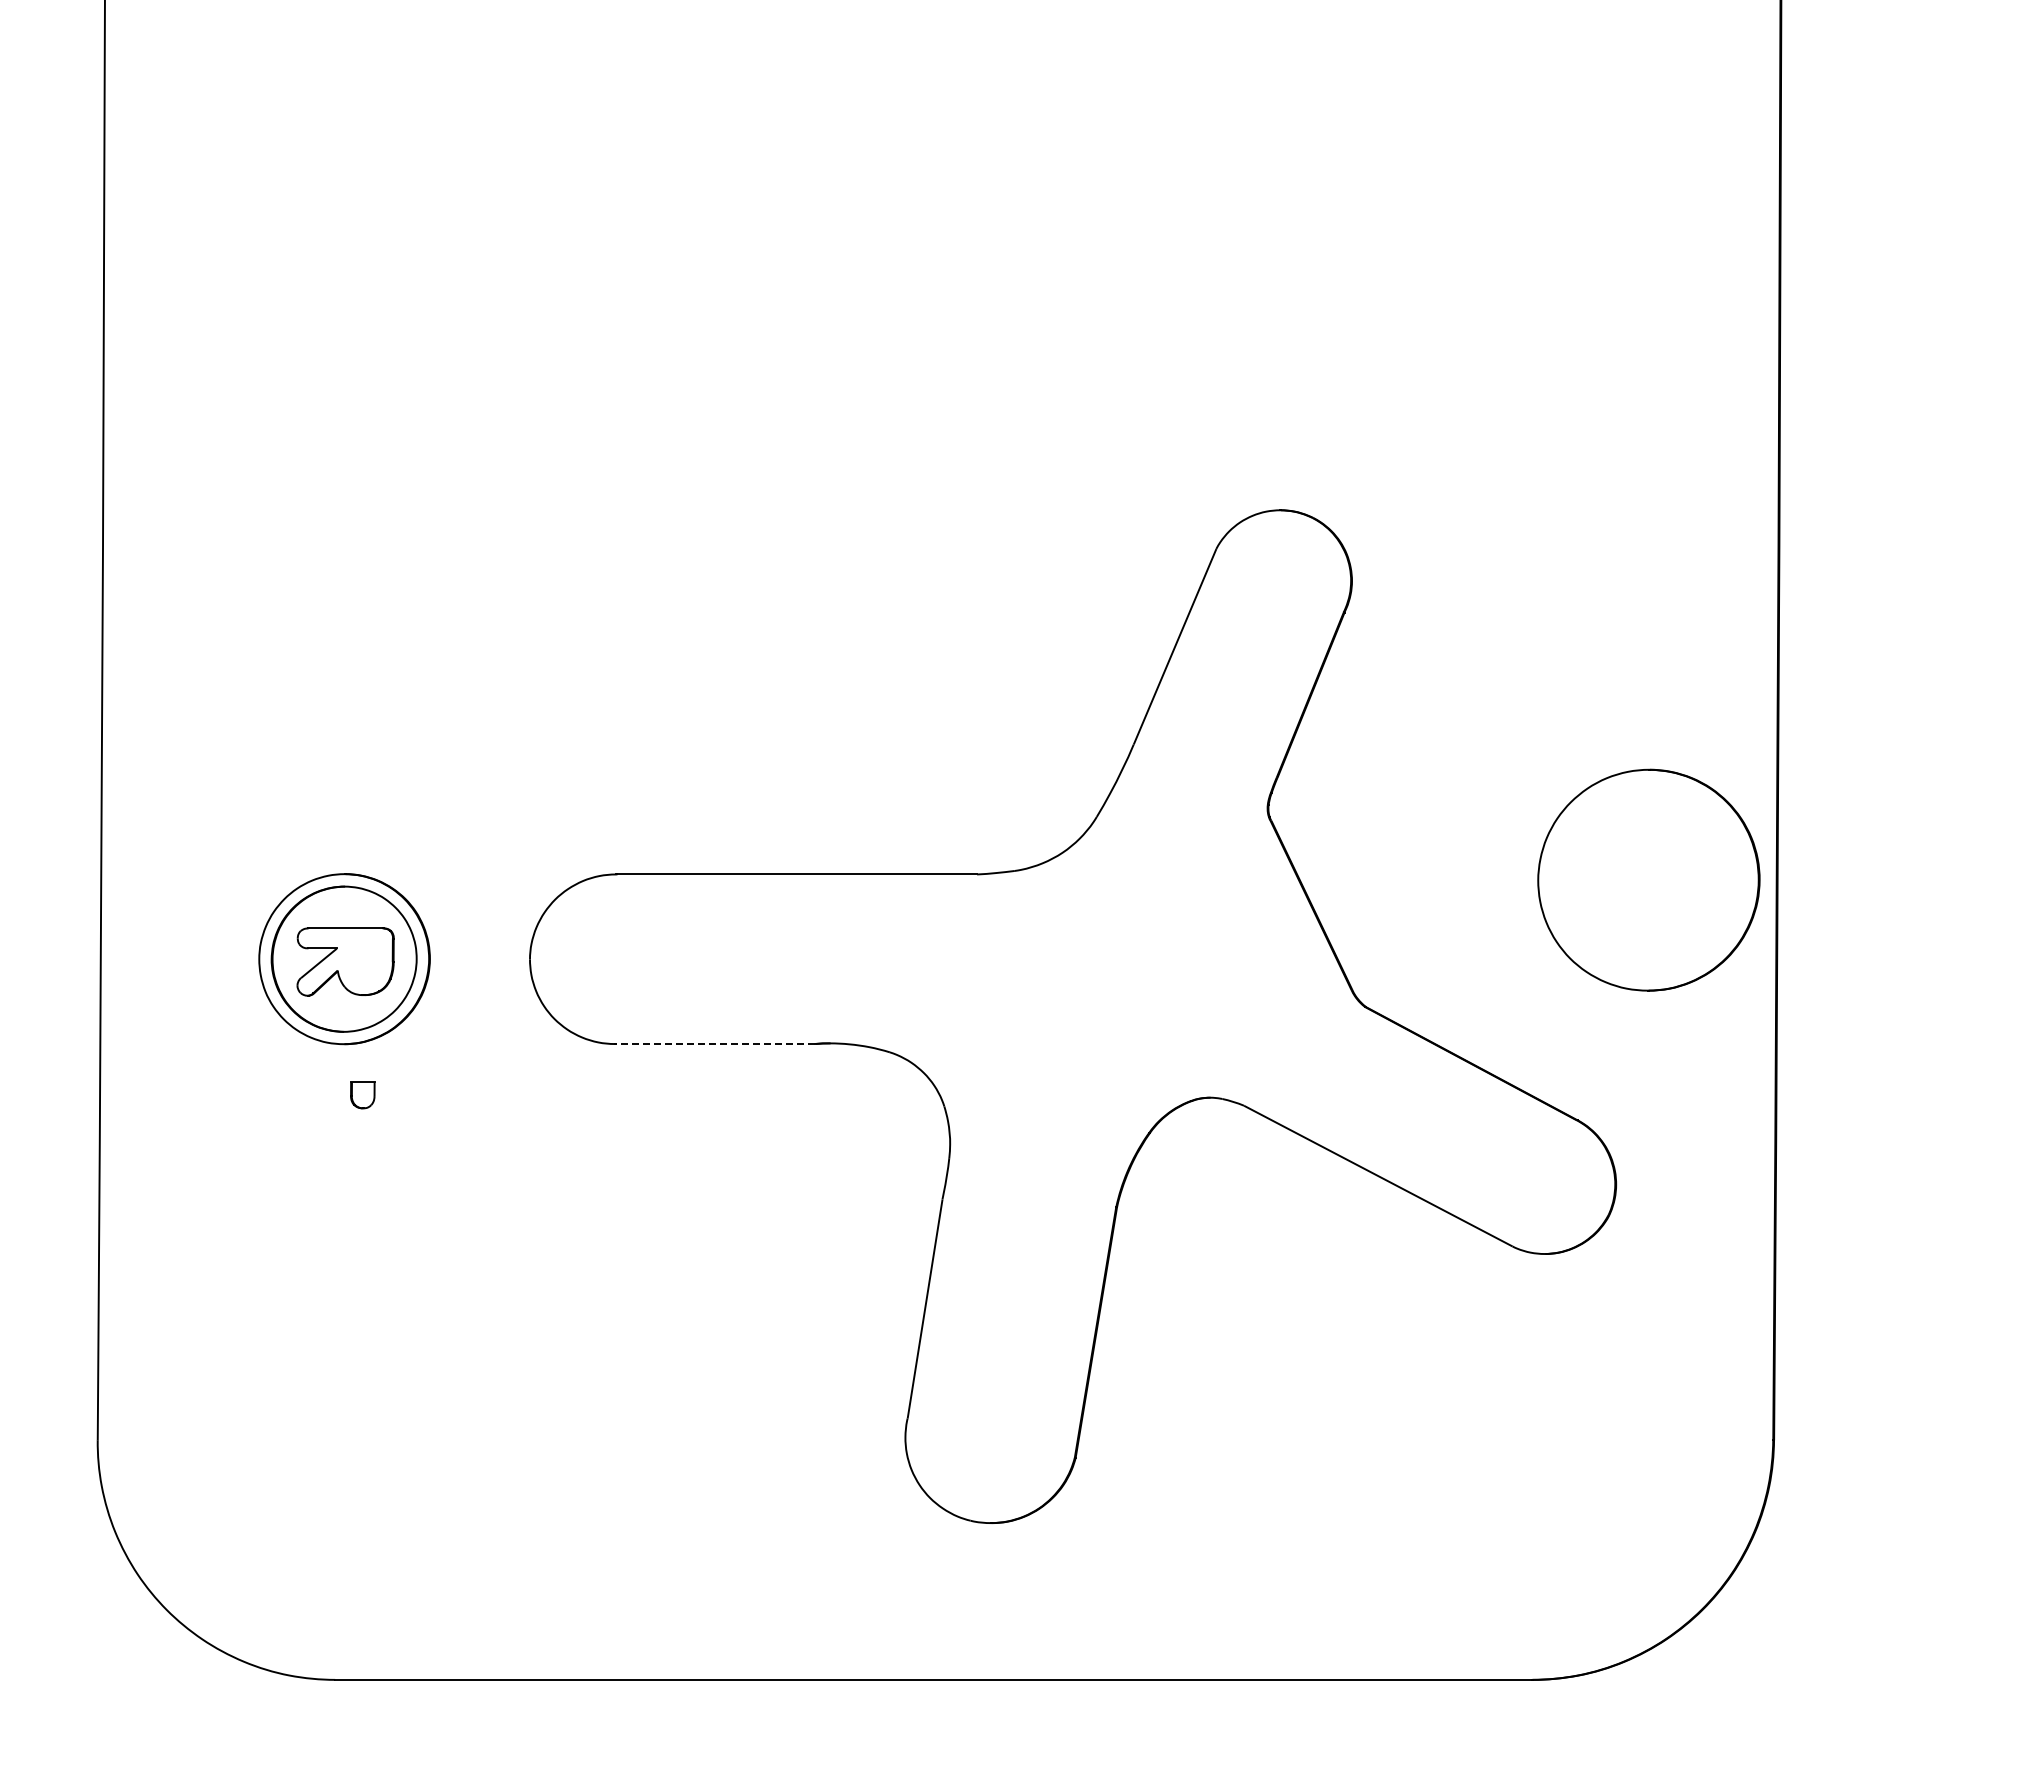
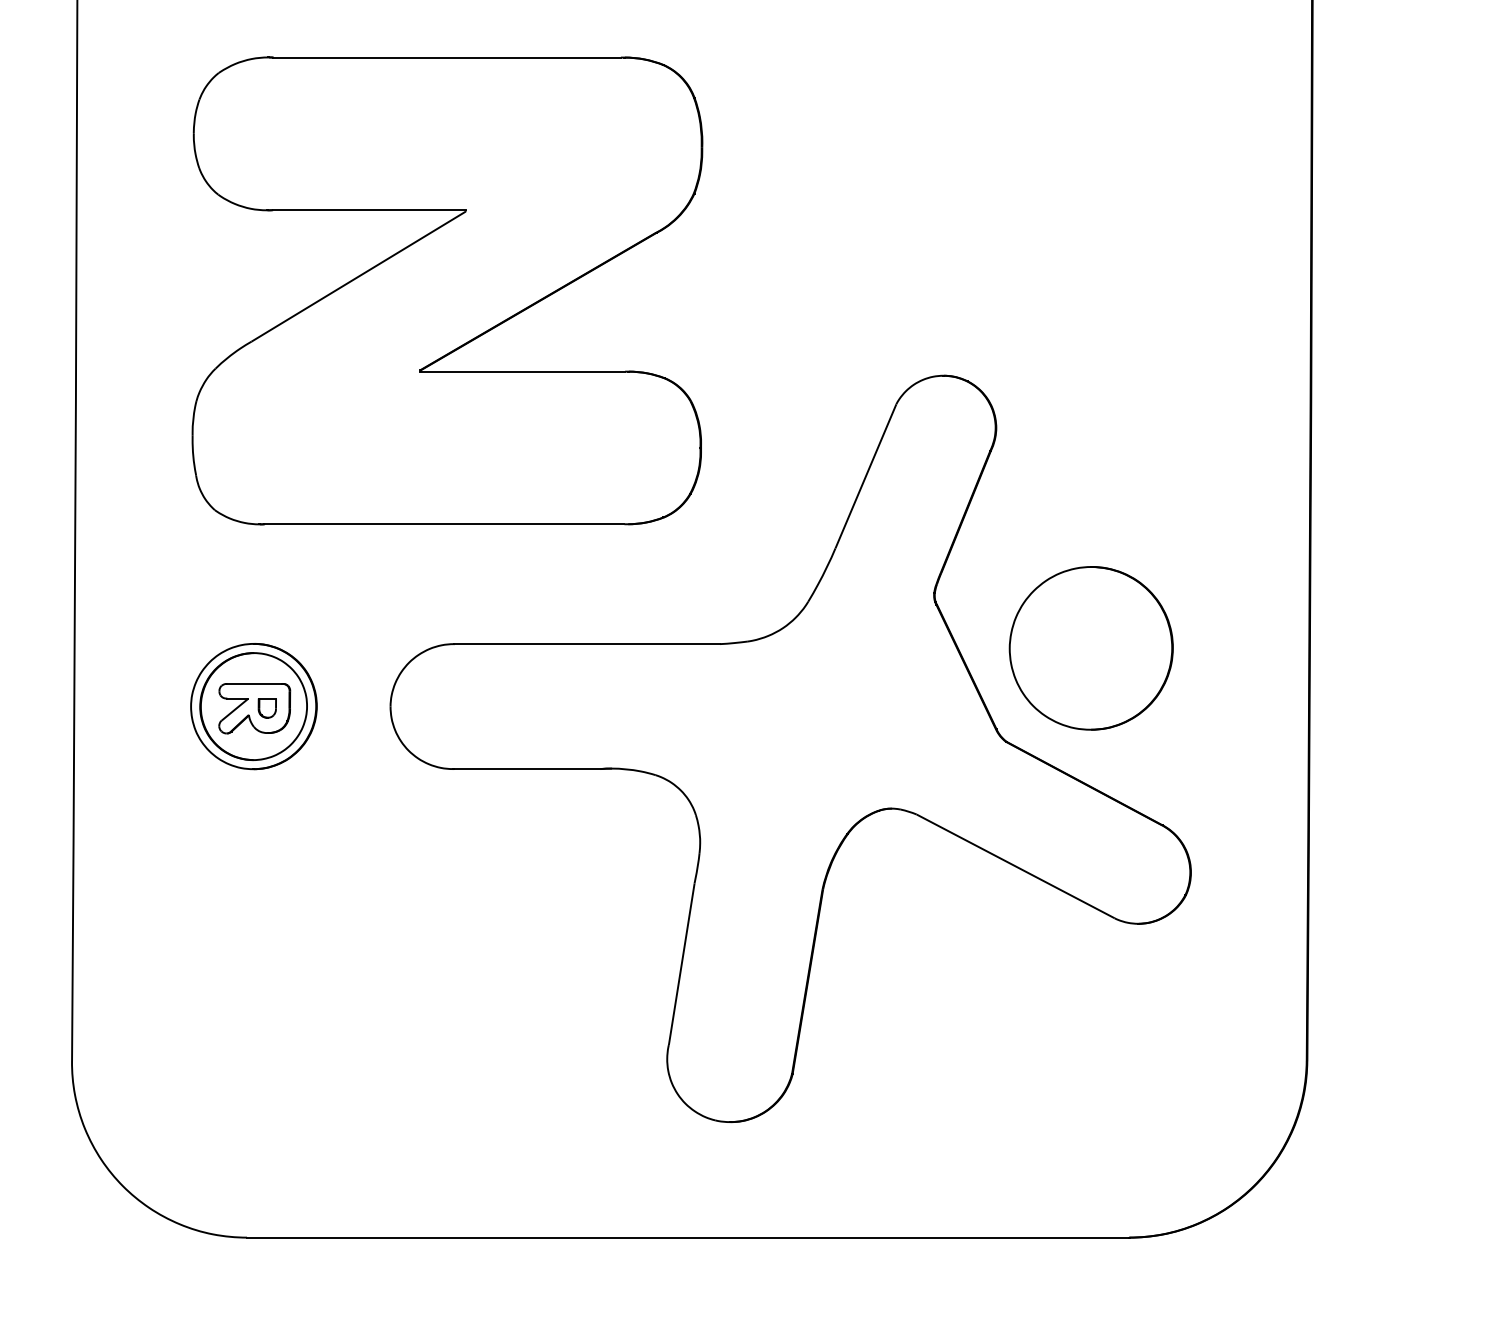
part: (606, 394) -> (446, 290), added
part: (1648, 879) -> (1091, 647), moved
line: (715, 1044) -> (527, 769), dashed -> solid
part: (362, 1095) -> (267, 708), moved

